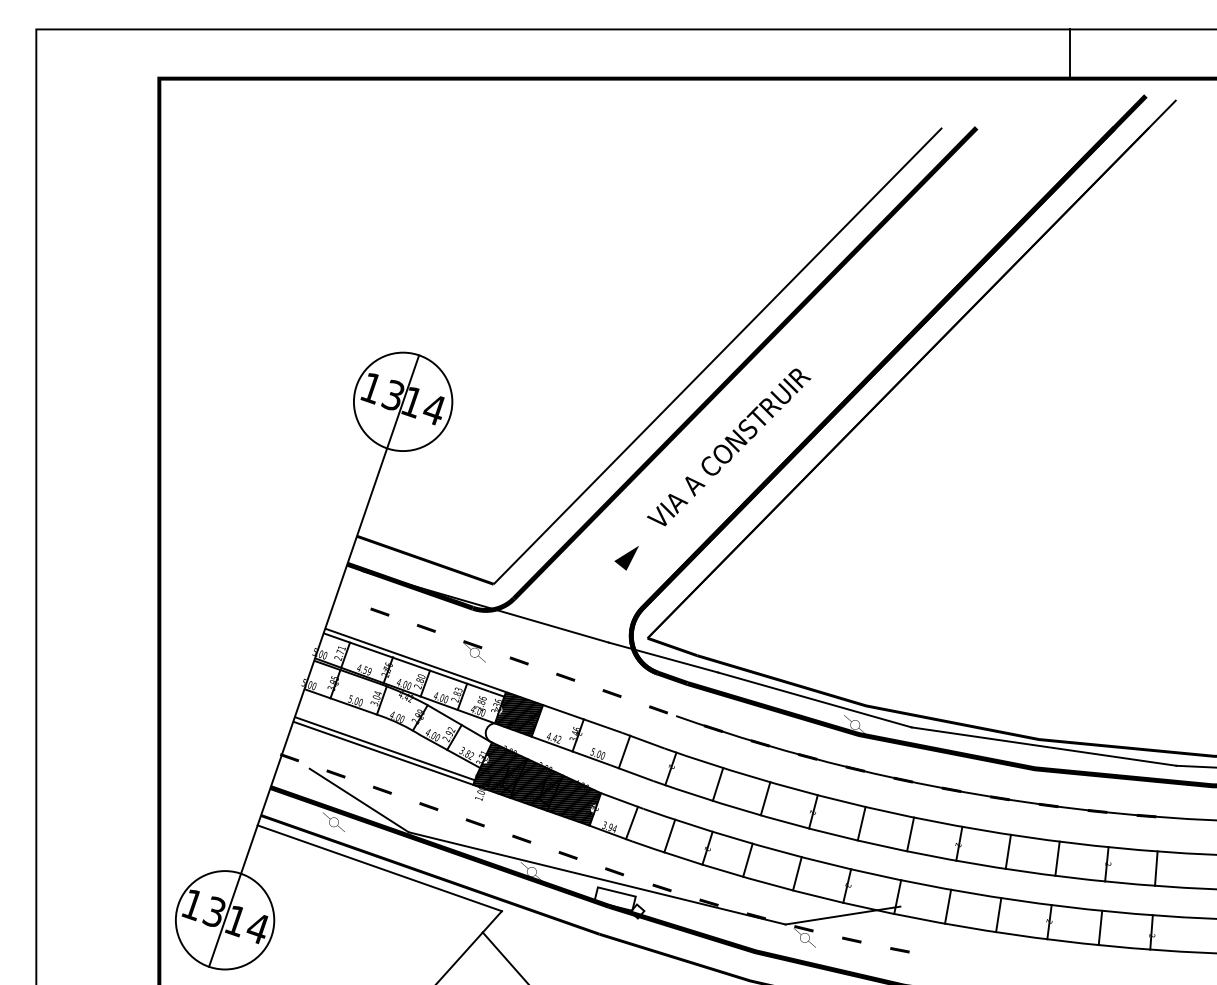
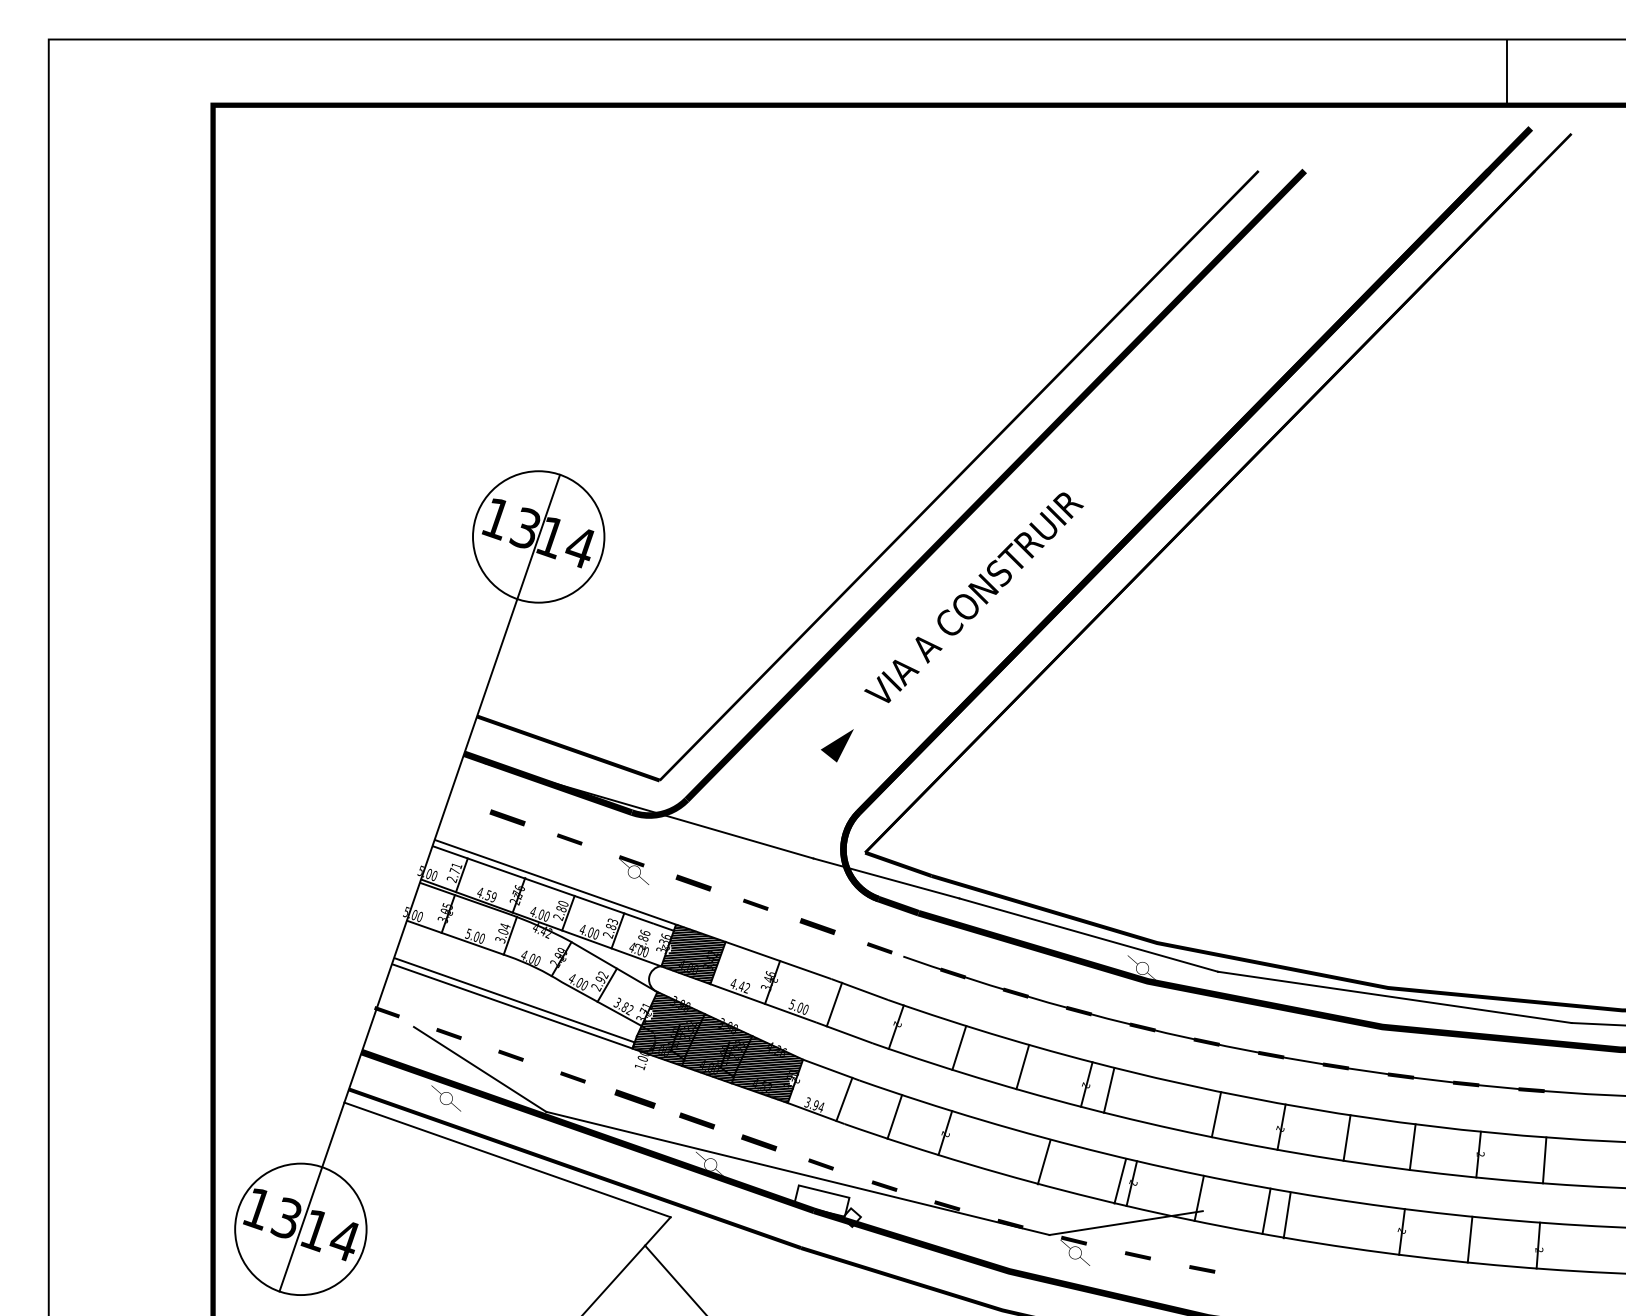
line: (1069, 54) -> (1506, 72), moved
part: (379, 611) -> (507, 817), size x1.4
part: (519, 660) -> (693, 882), size x1.4
part: (611, 693) -> (817, 926), size x1.4
part: (474, 823) -> (634, 1099), size x1.6
line: (861, 823) -> (1108, 1089), moved
part: (521, 838) -> (696, 1120), size x1.4
part: (567, 855) -> (758, 1142), size x1.4
line: (747, 860) -> (1043, 1162), moved
line: (797, 873) -> (1120, 1180), moved
line: (998, 915) -> (1286, 1215), moved

